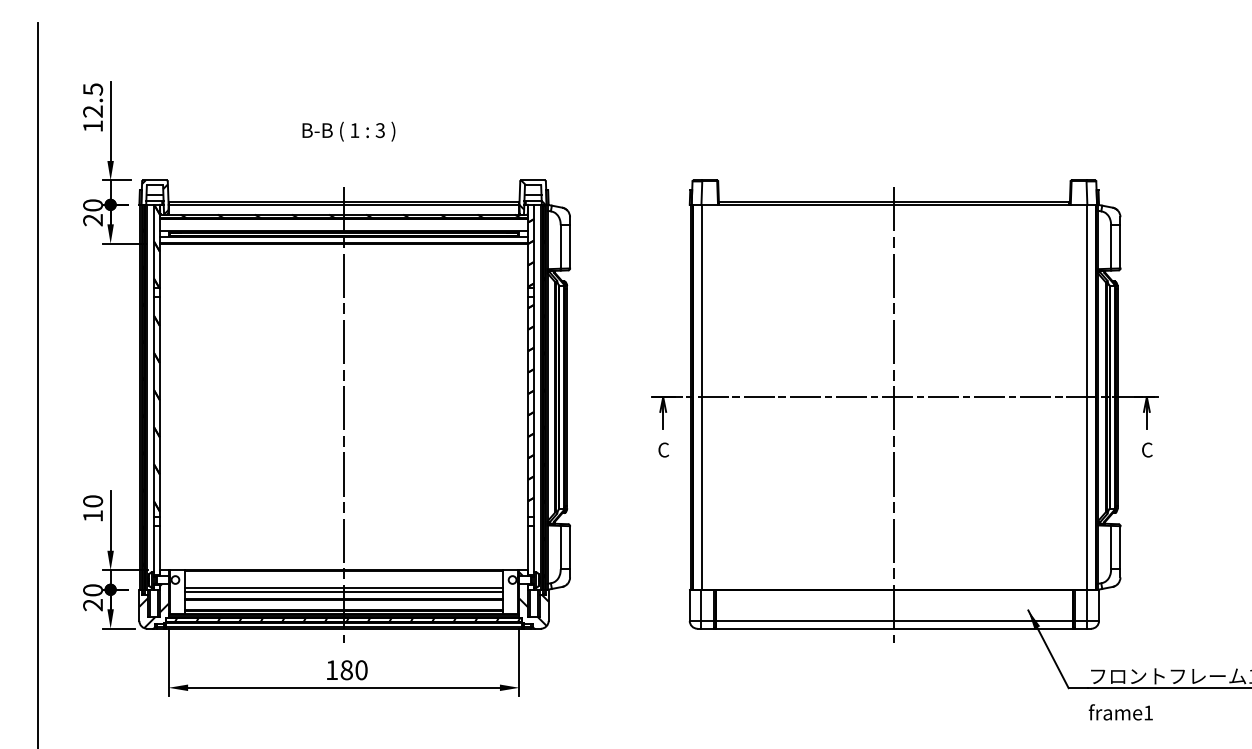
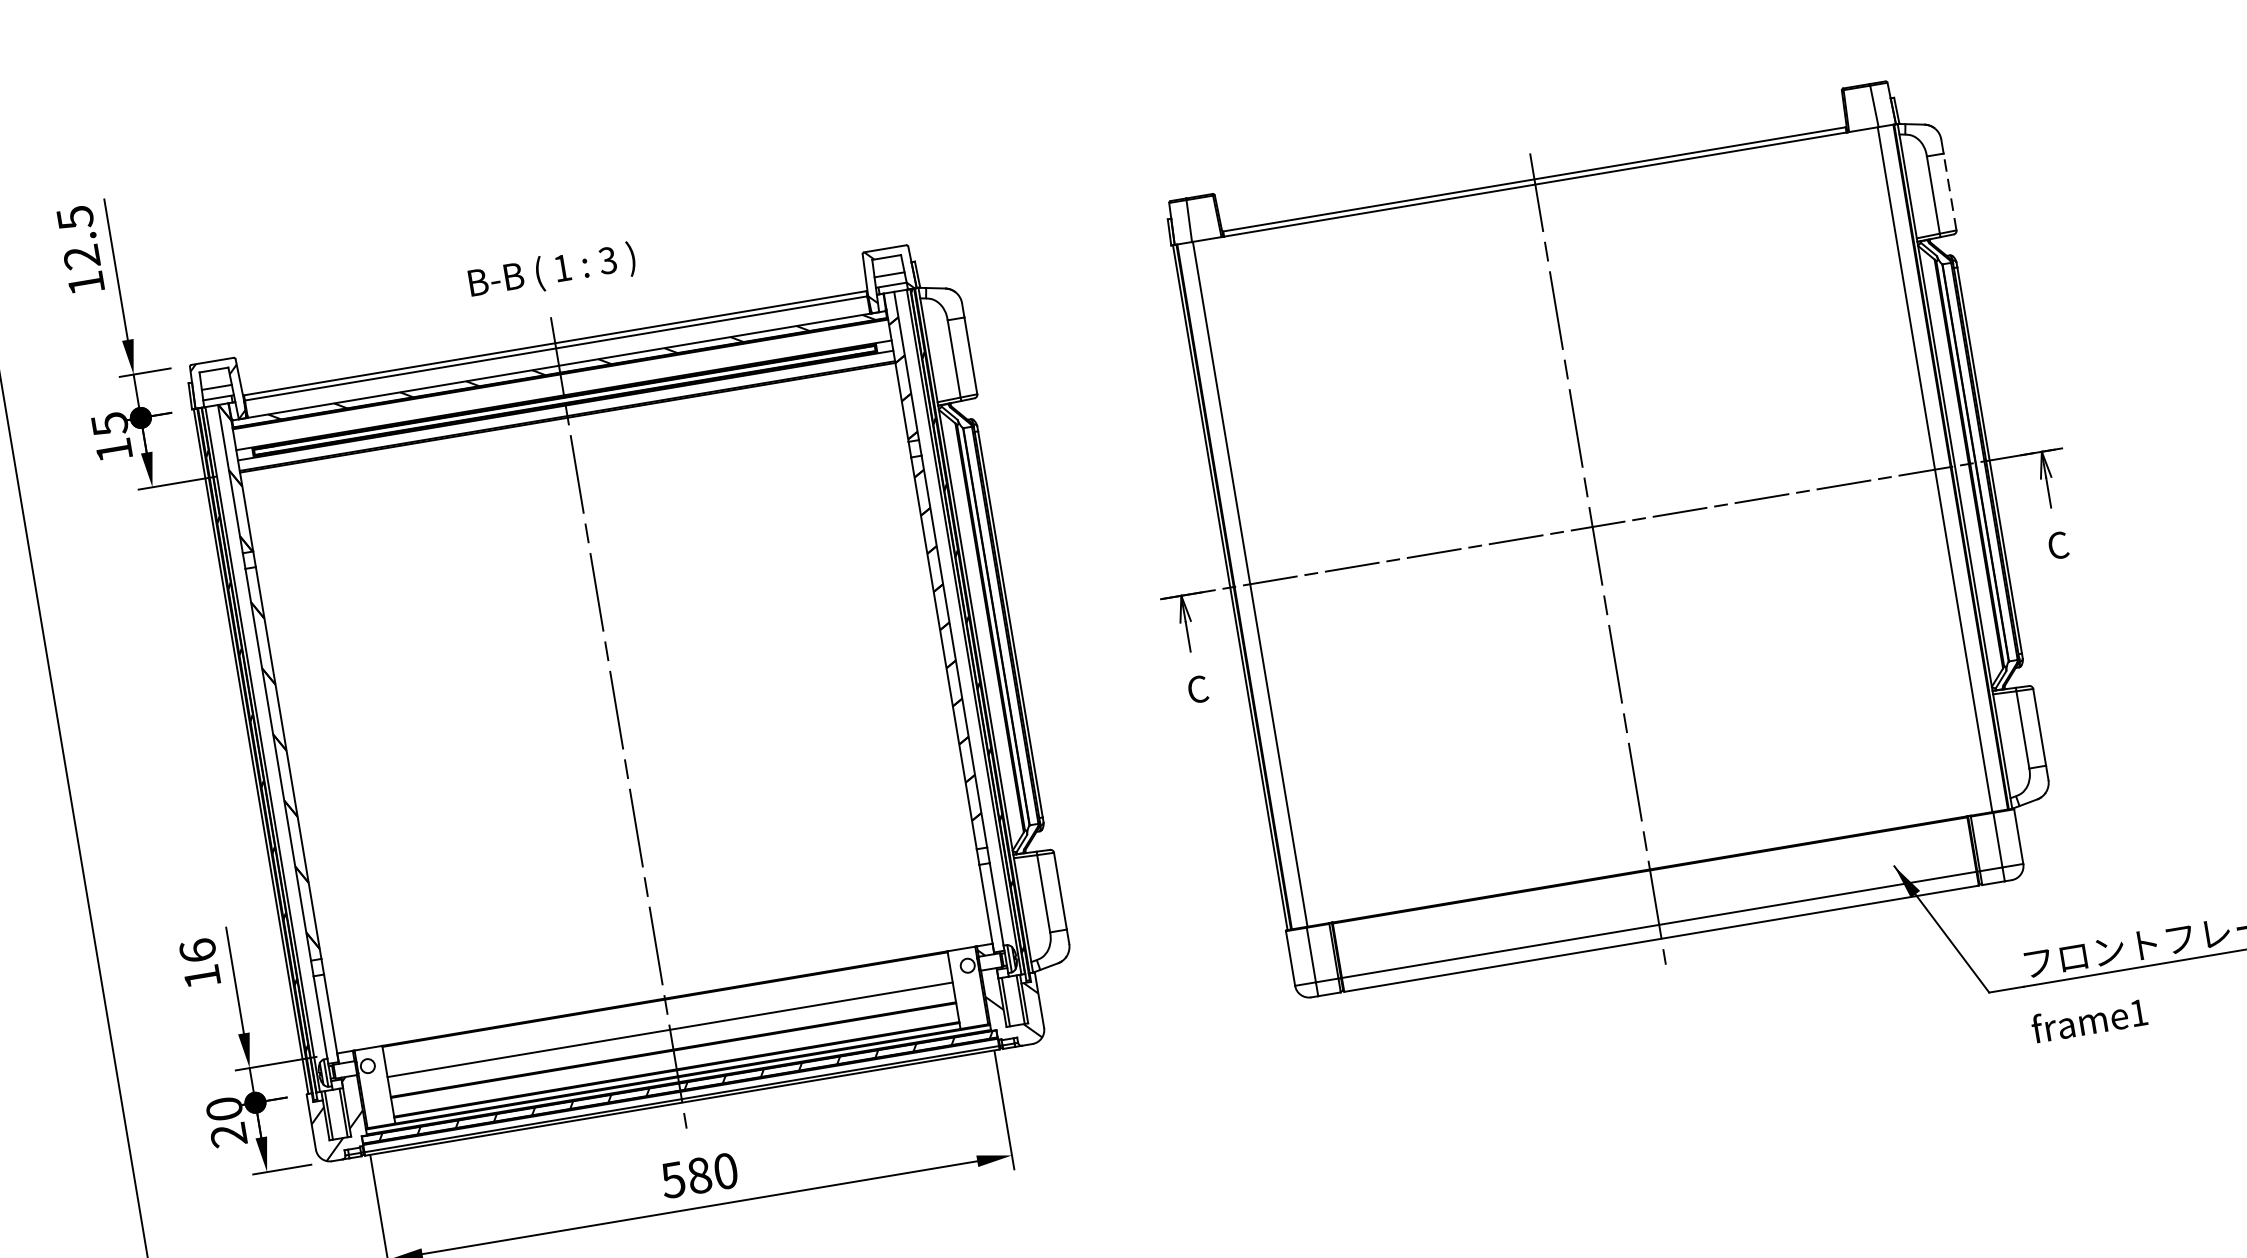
text: (348, 131) -> (551, 271), moved
text: (92, 212) -> (110, 436), 20 -> 15
line: (1120, 246) -> (1949, 191), solid -> dashed
text: (92, 501) -> (196, 951), 10 -> 16
line: (343, 591) -> (670, 1036), removed
text: (331, 670) -> (672, 1180), 180 -> 580

